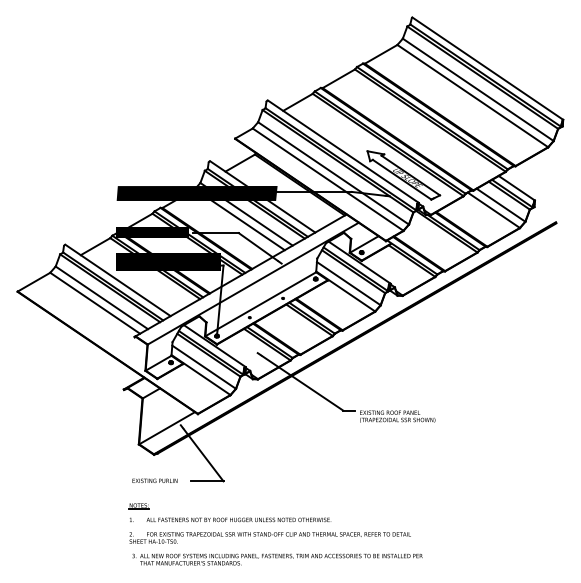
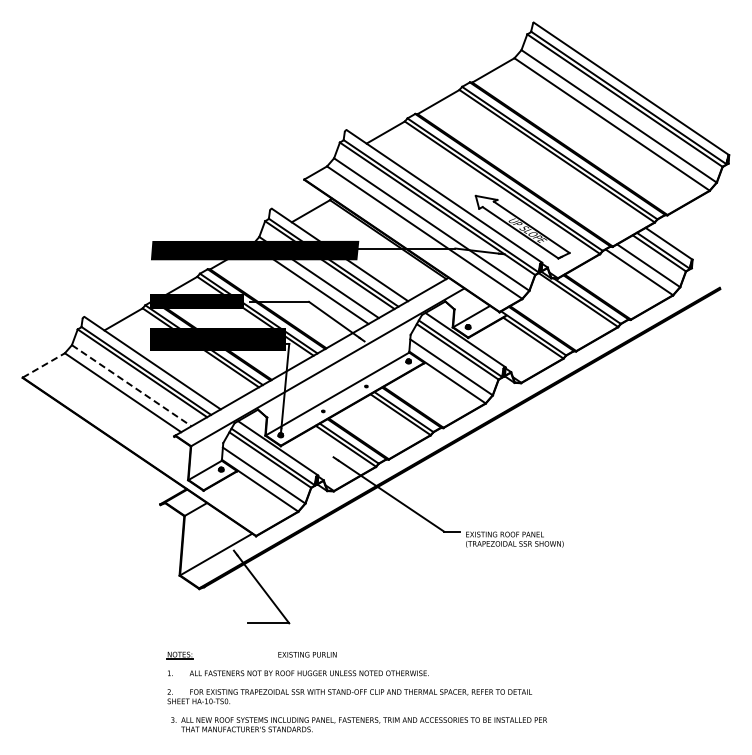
line: (34, 282) -> (44, 365), solid -> dashed
line: (102, 298) -> (132, 386), solid -> dashed
text: (154, 480) -> (307, 654), moved

